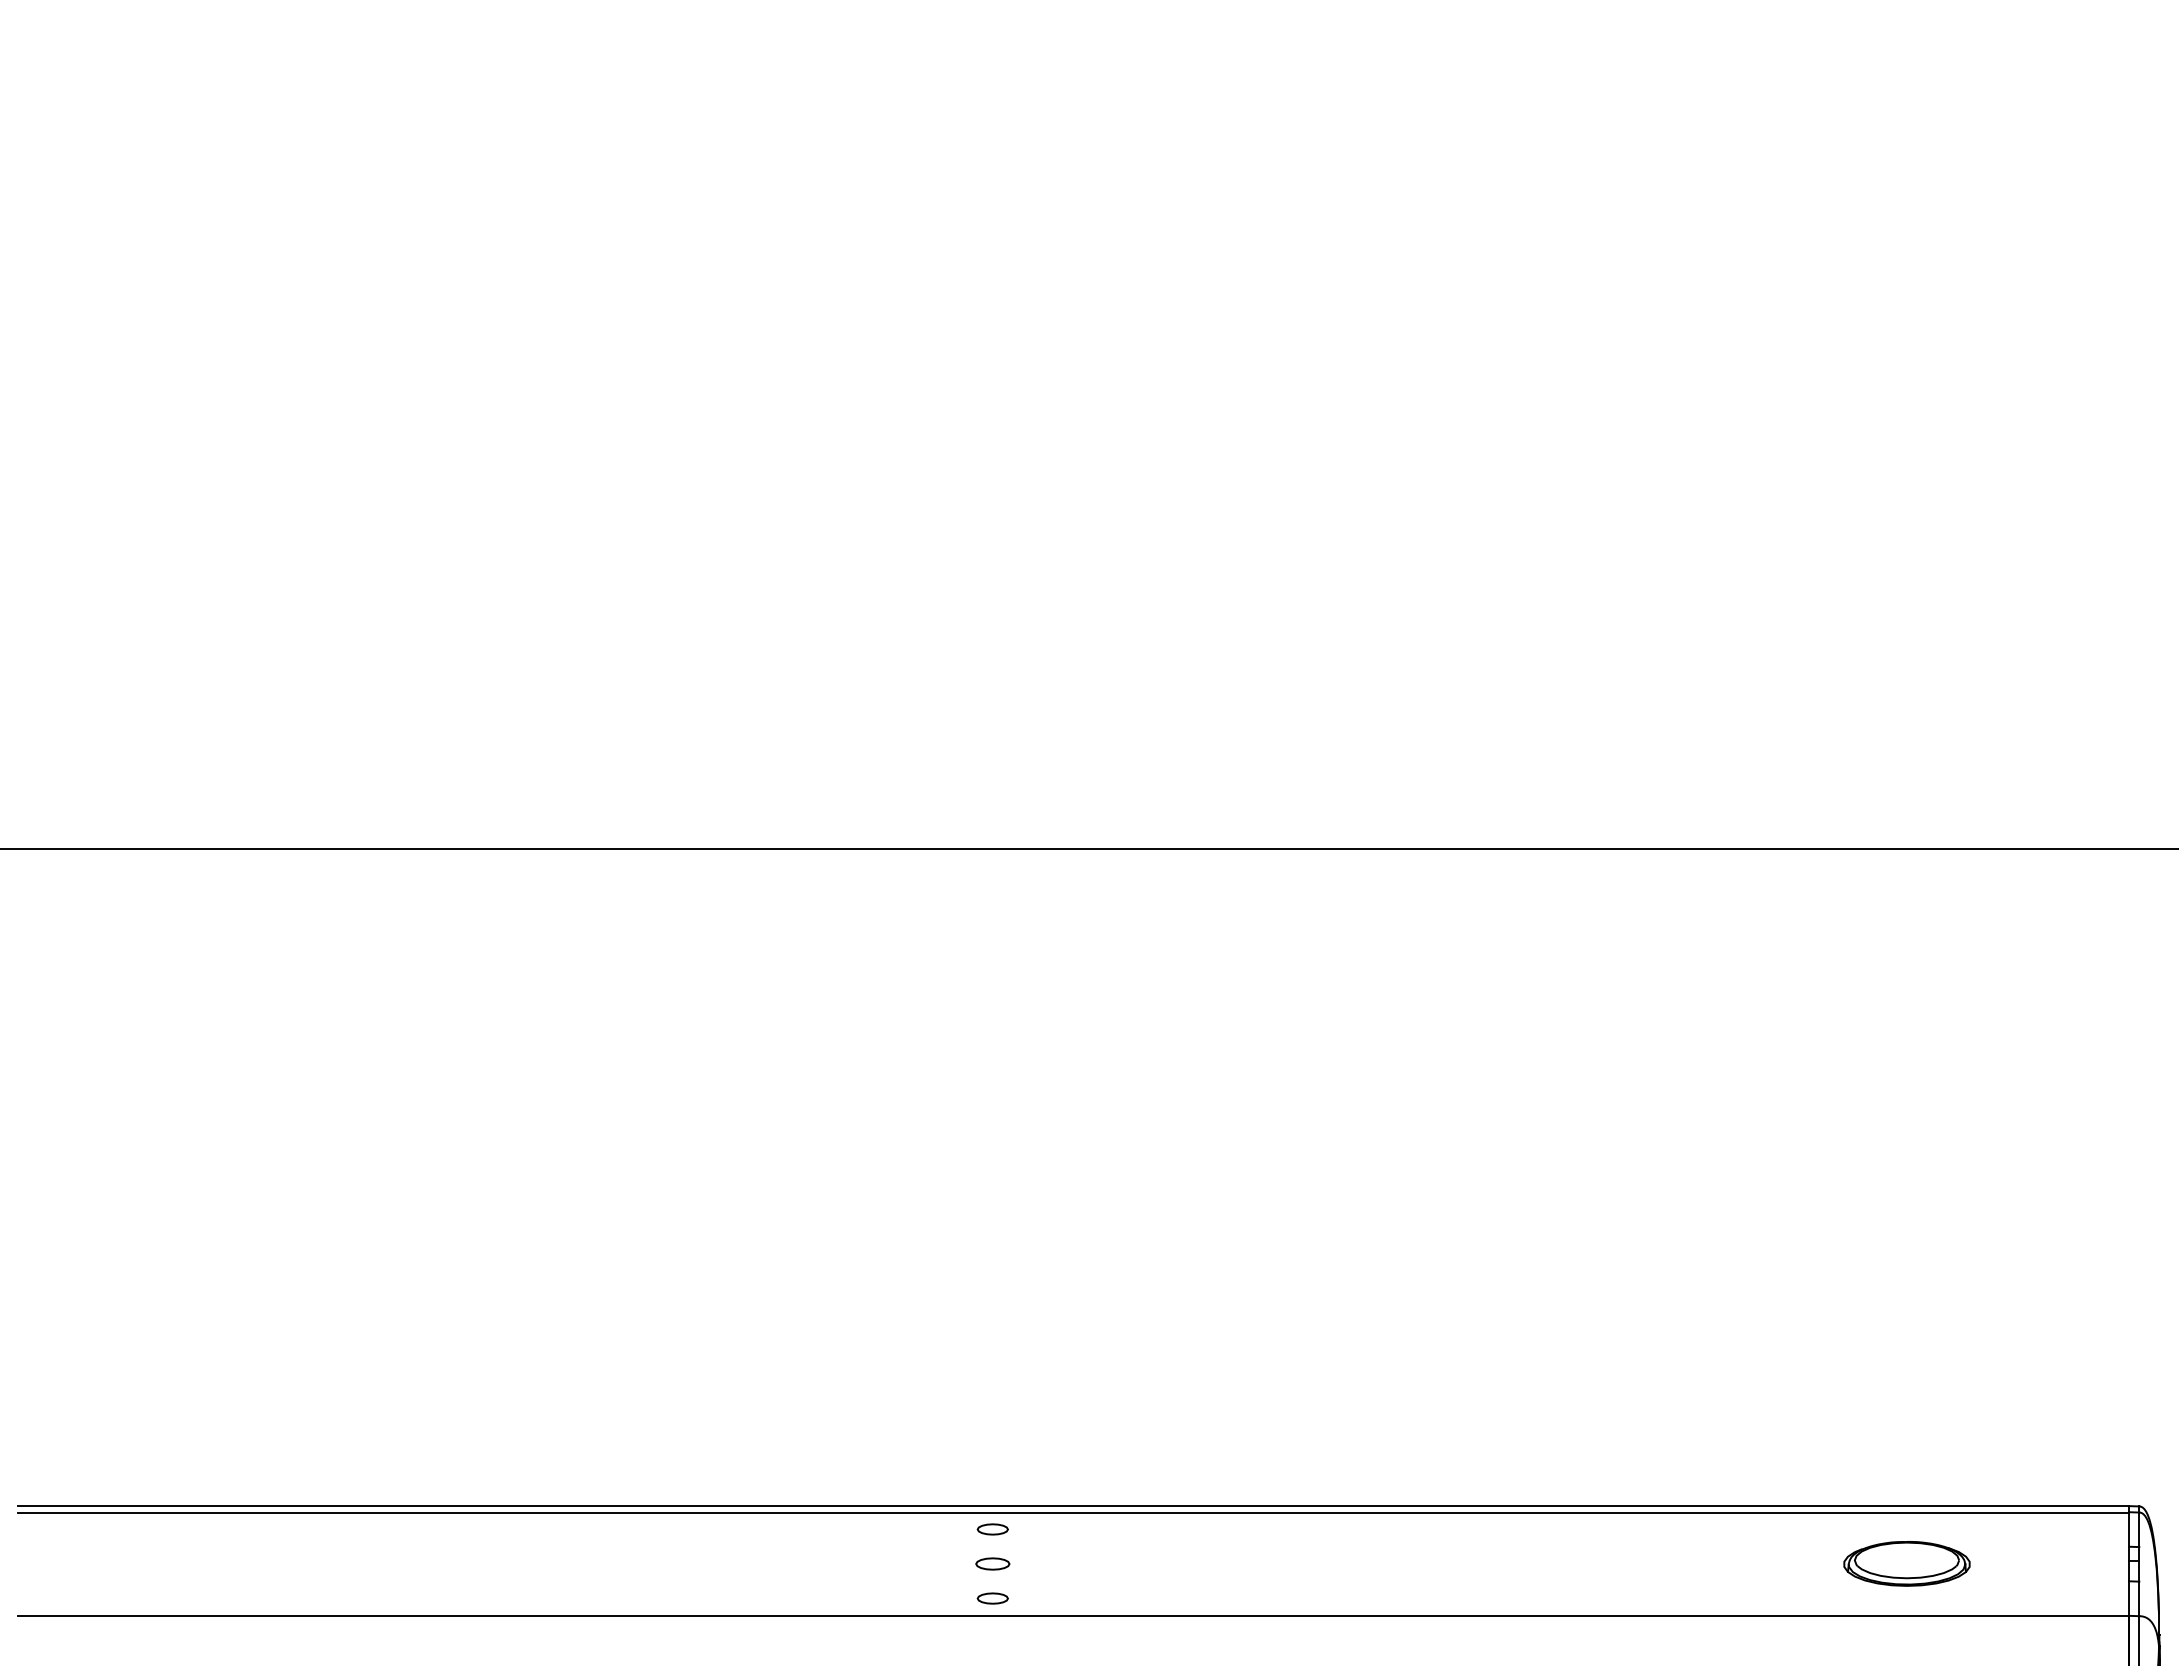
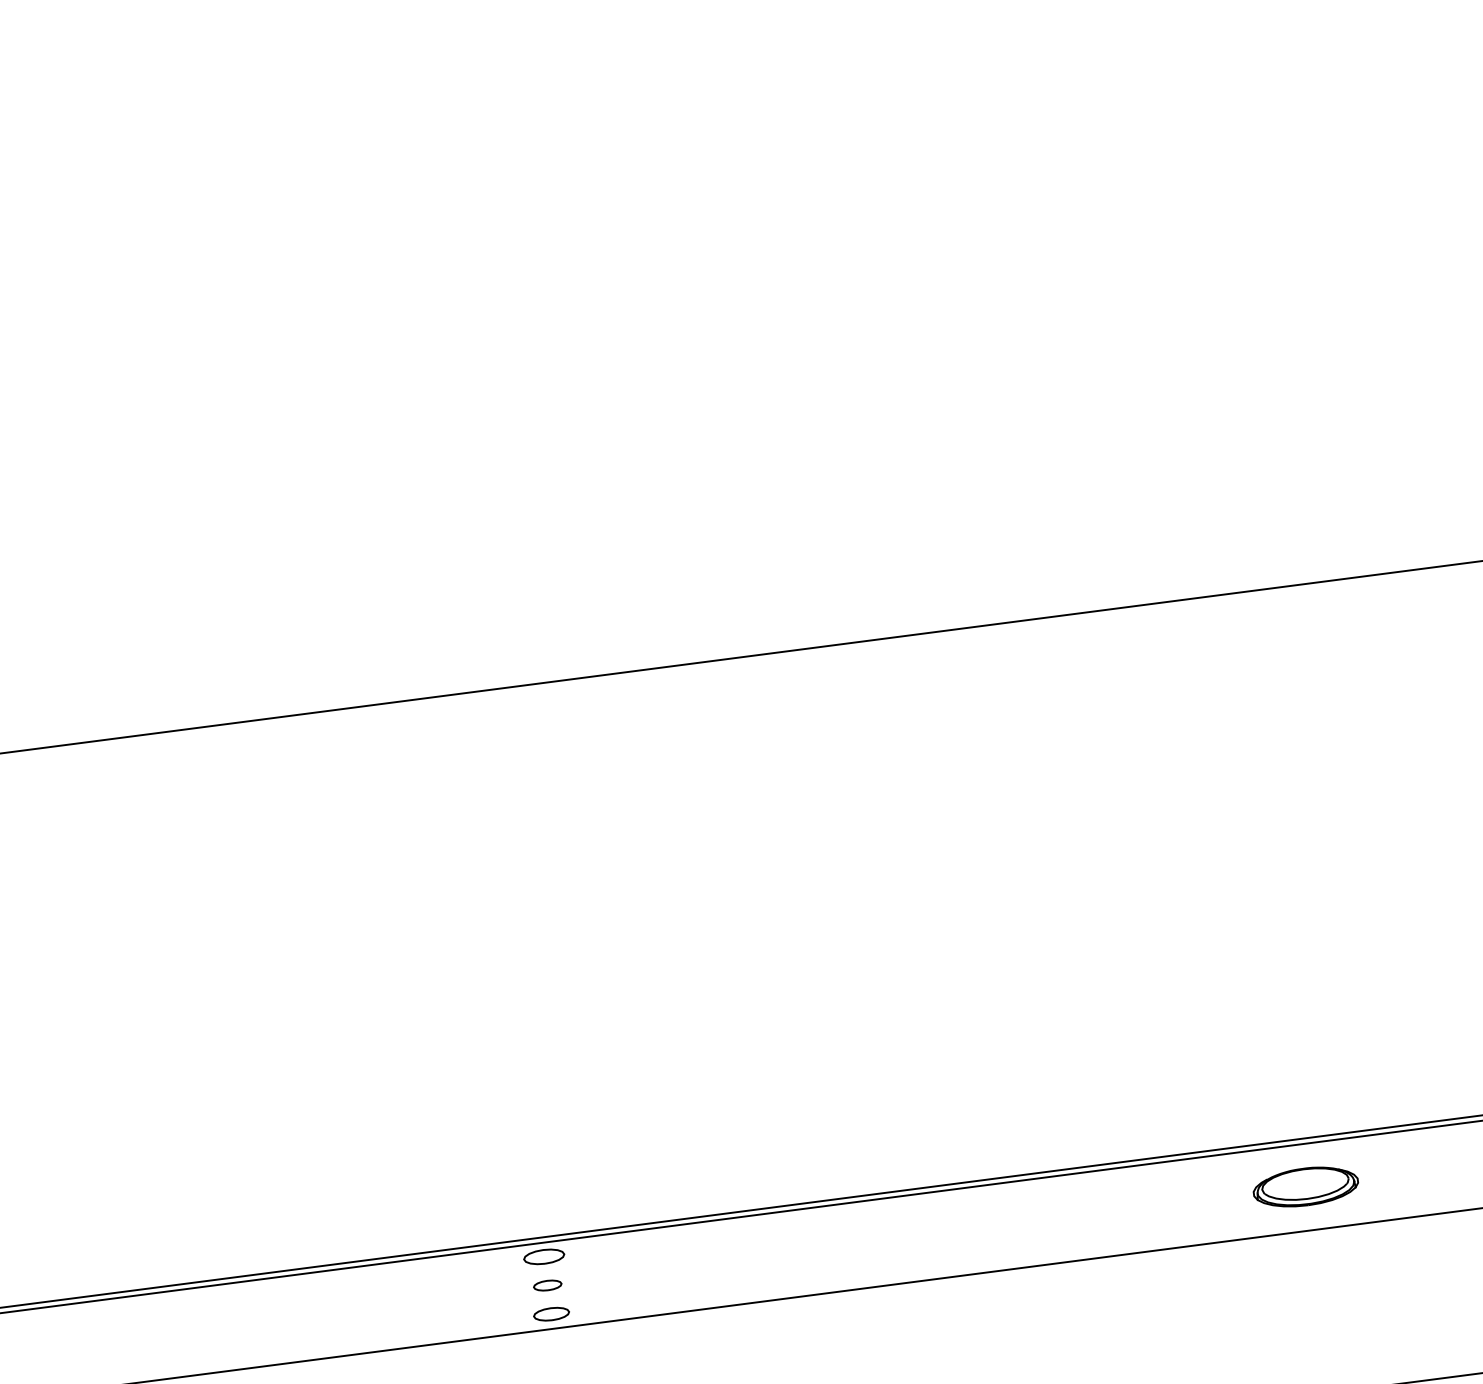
part: (992, 1529) -> (543, 1256), size x1.6
part: (992, 1598) -> (551, 1314), size x1.4

